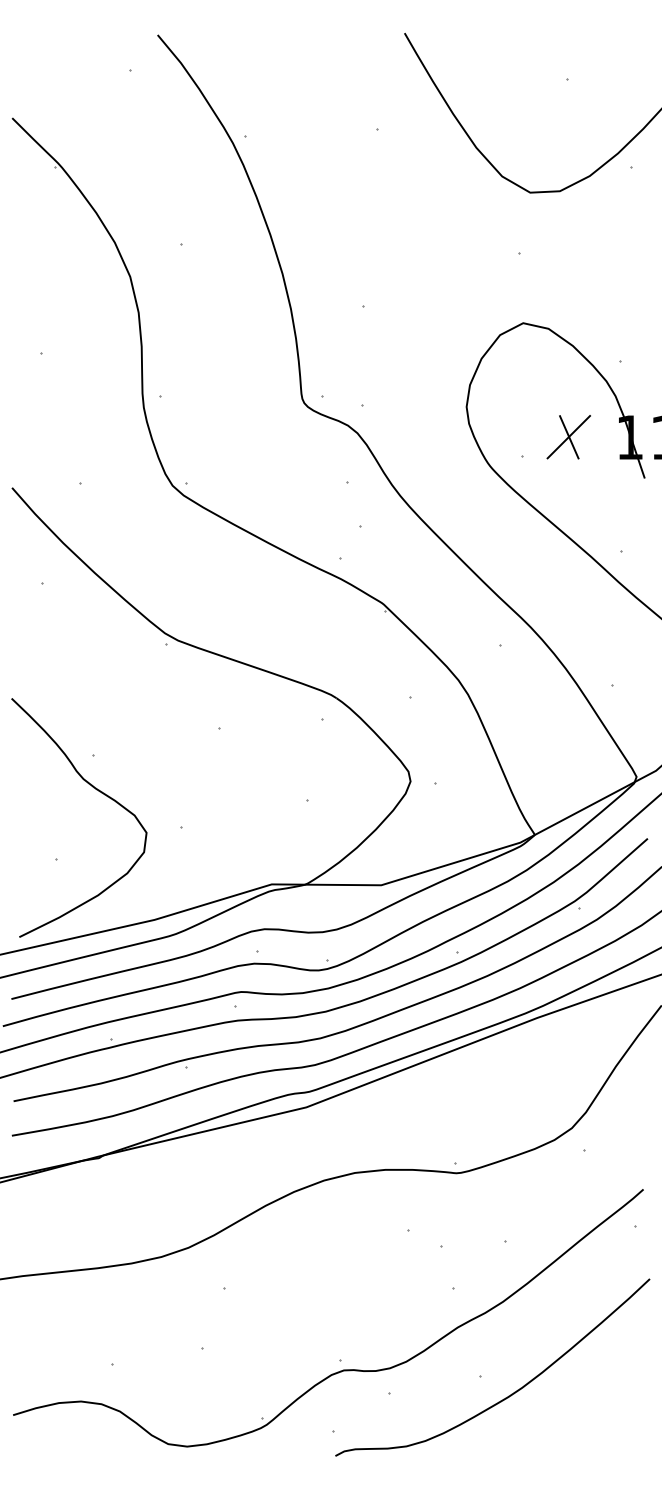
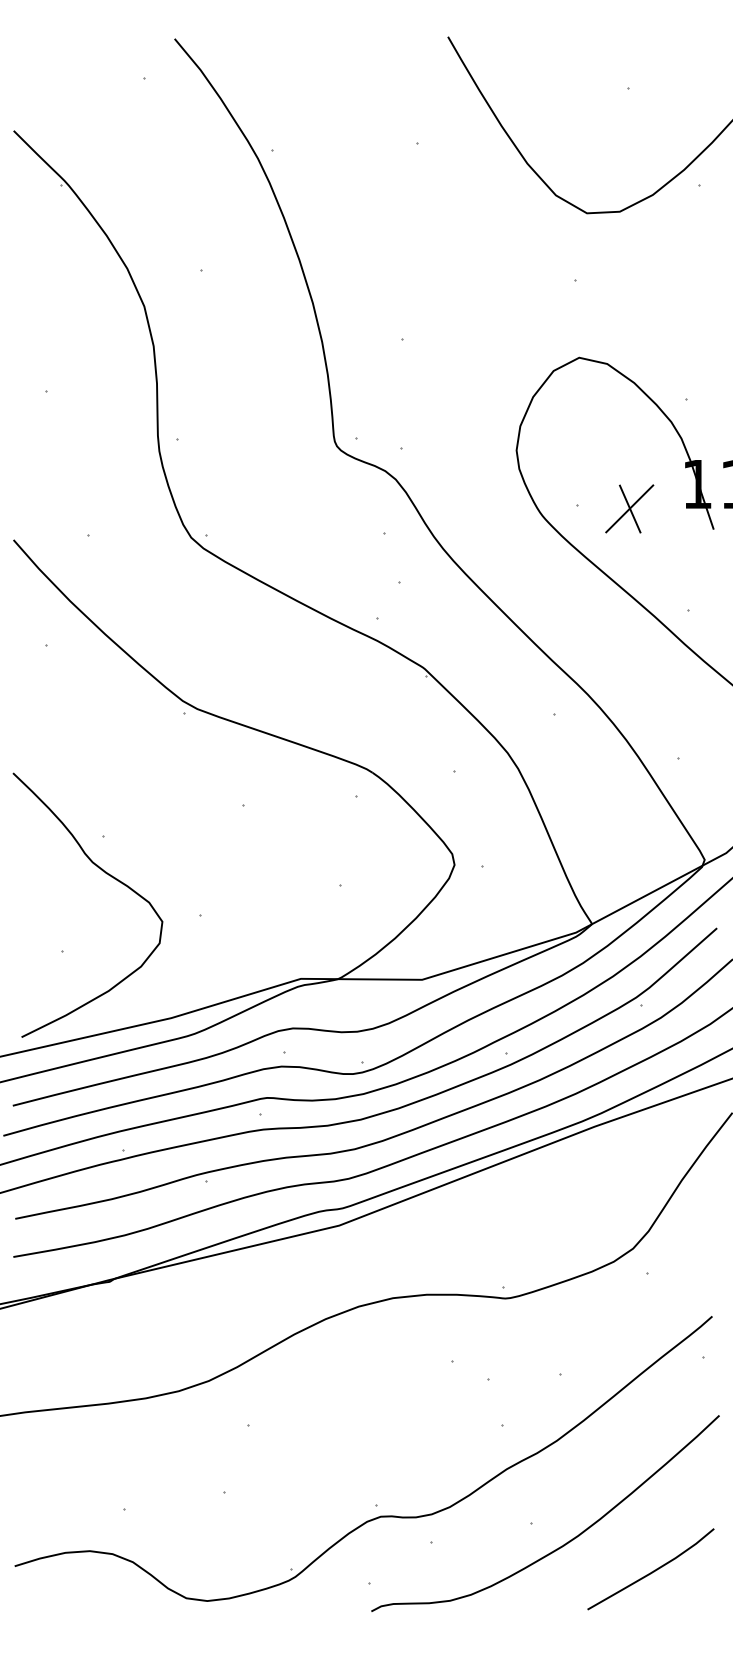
part: (568, 436) -> (629, 508), moved
curve: (588, 1419) -> (651, 1571), added

